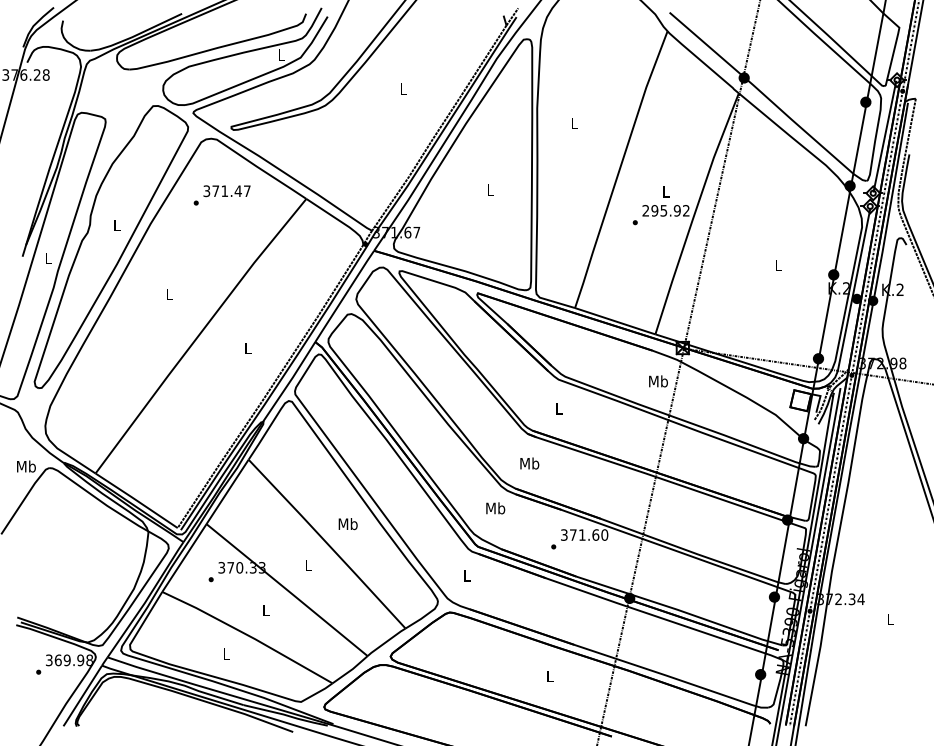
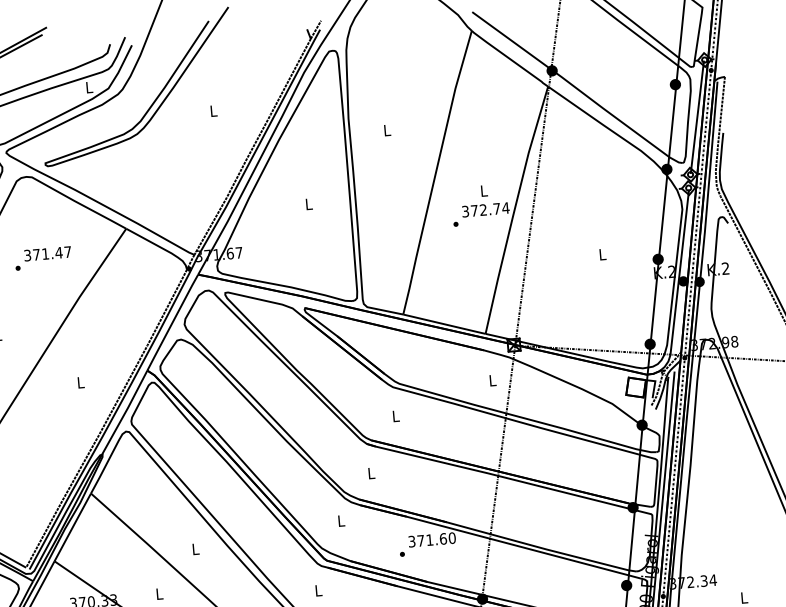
text: (221, 195) -> (42, 258), moved
text: (665, 210) -> (485, 209), 295.92 -> 372.74
text: (658, 381) -> (492, 380), Mb -> L
text: (529, 463) -> (371, 473), Mb -> L
text: (495, 508) -> (341, 521), Mb -> L
text: (347, 524) -> (195, 549), Mb -> L

